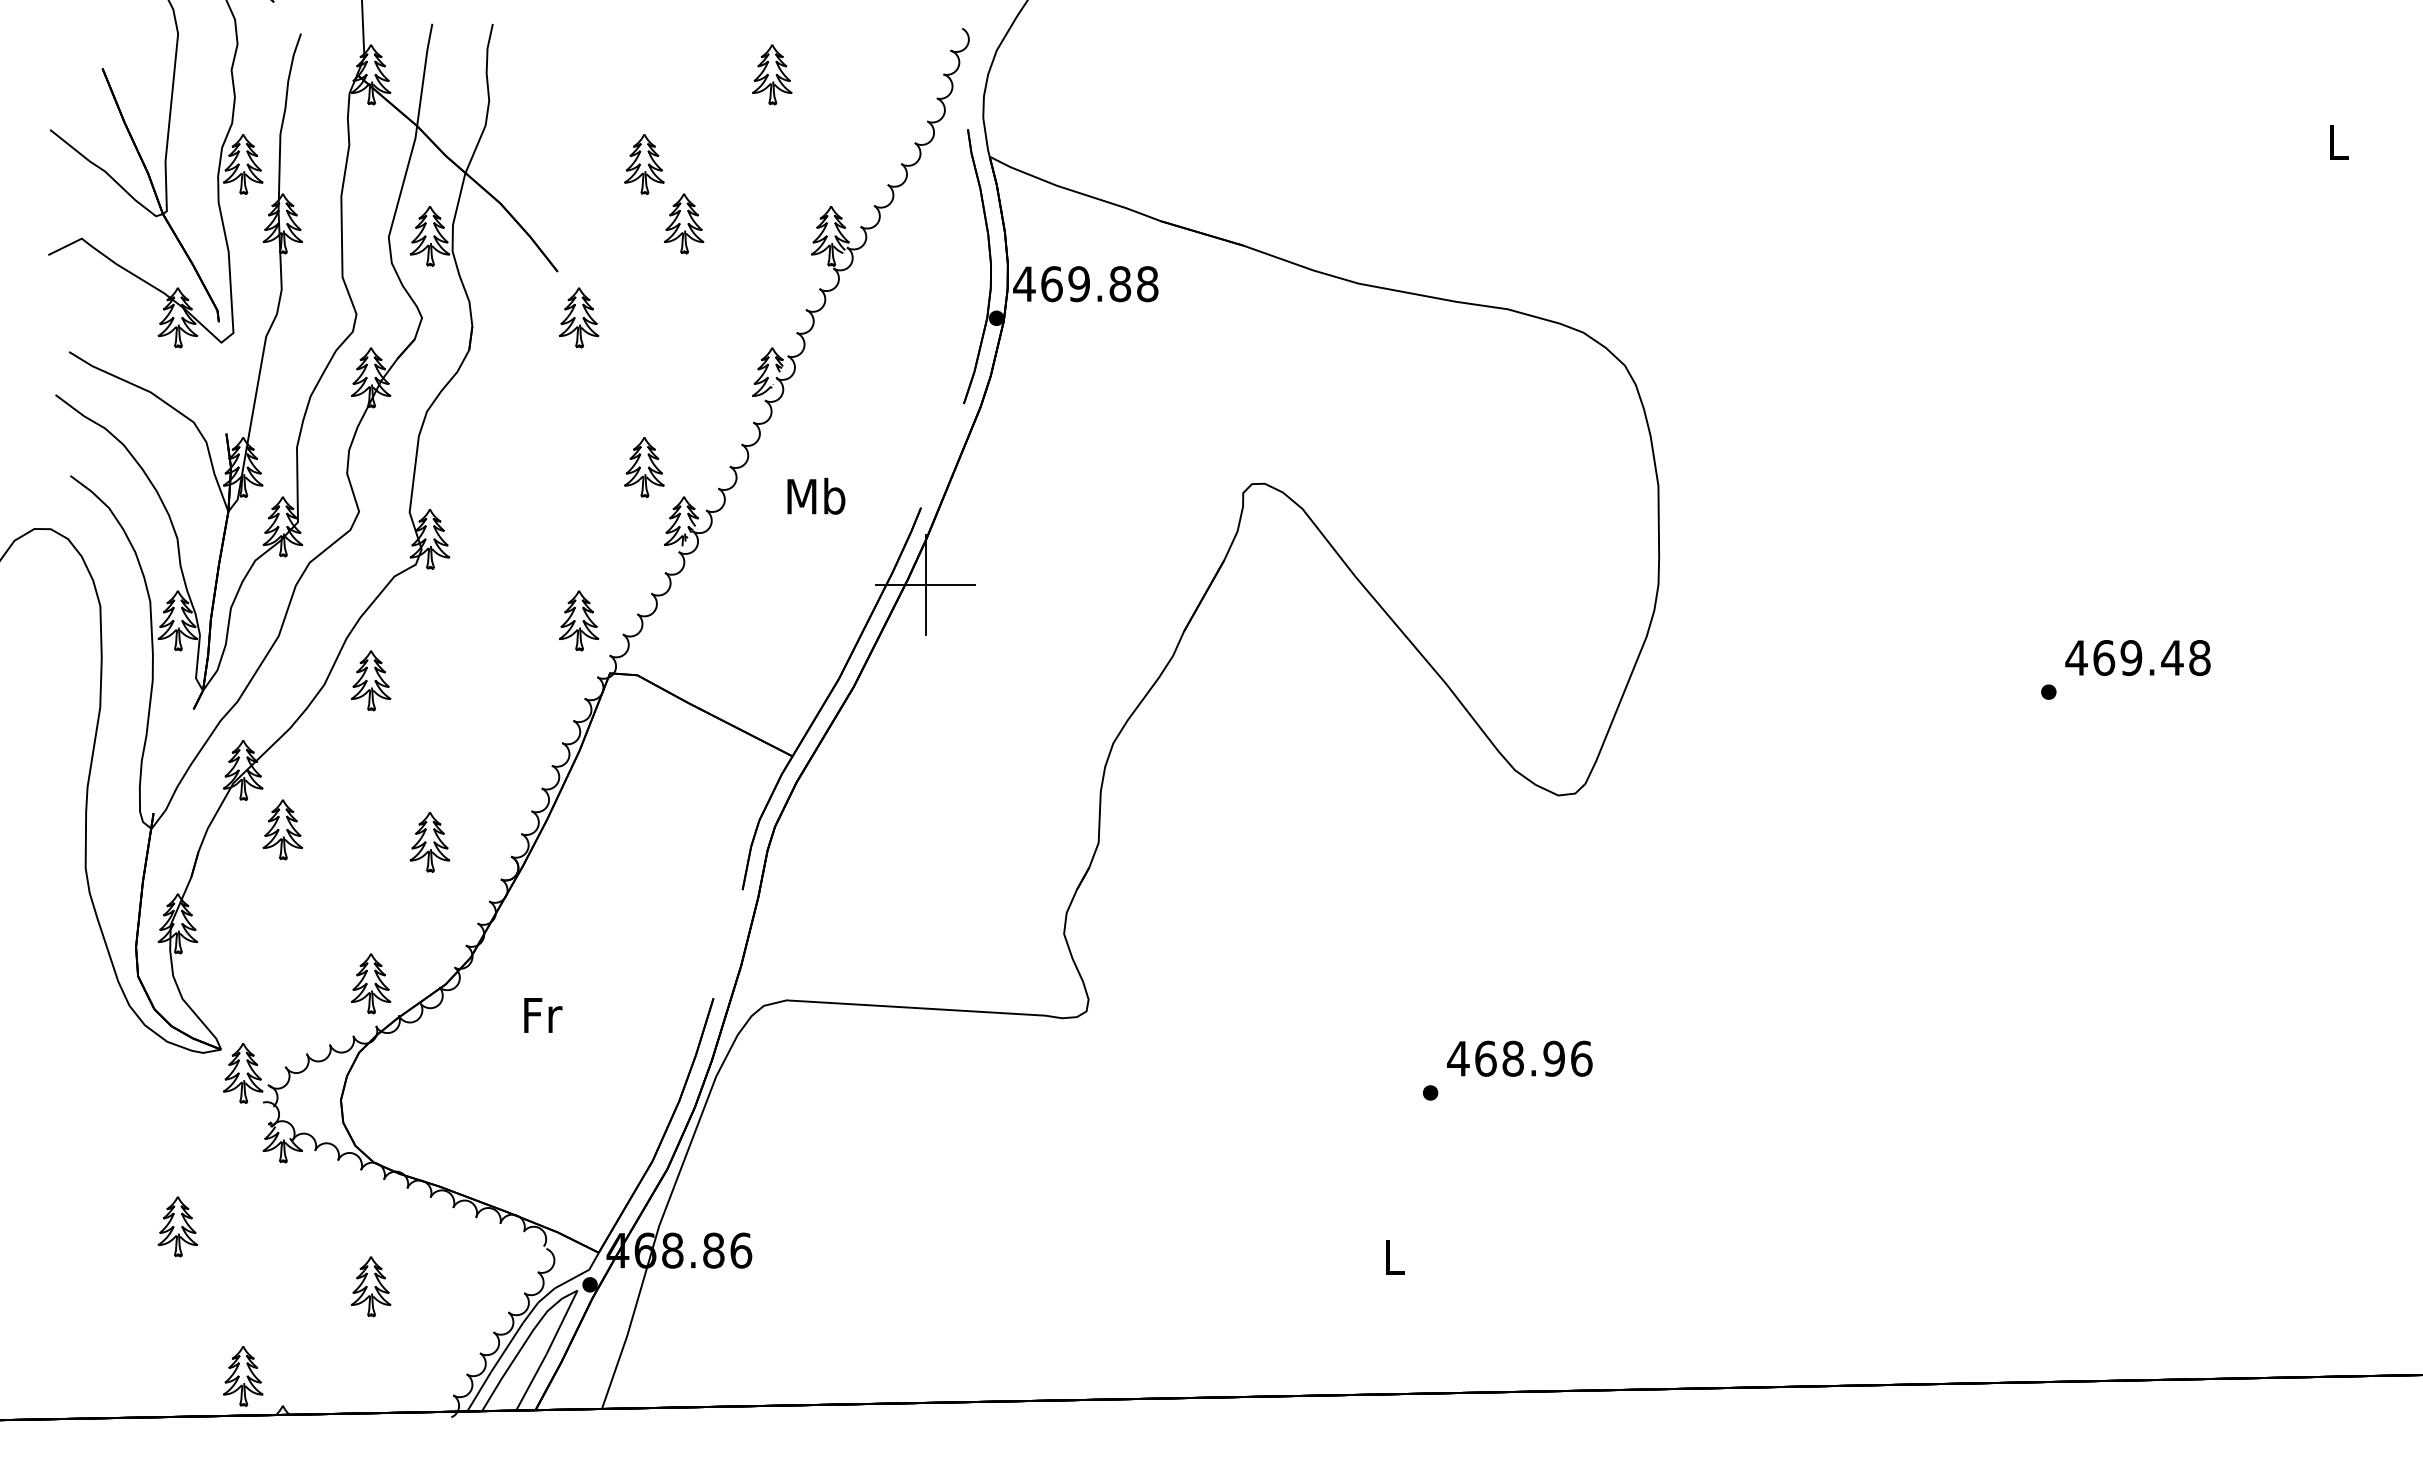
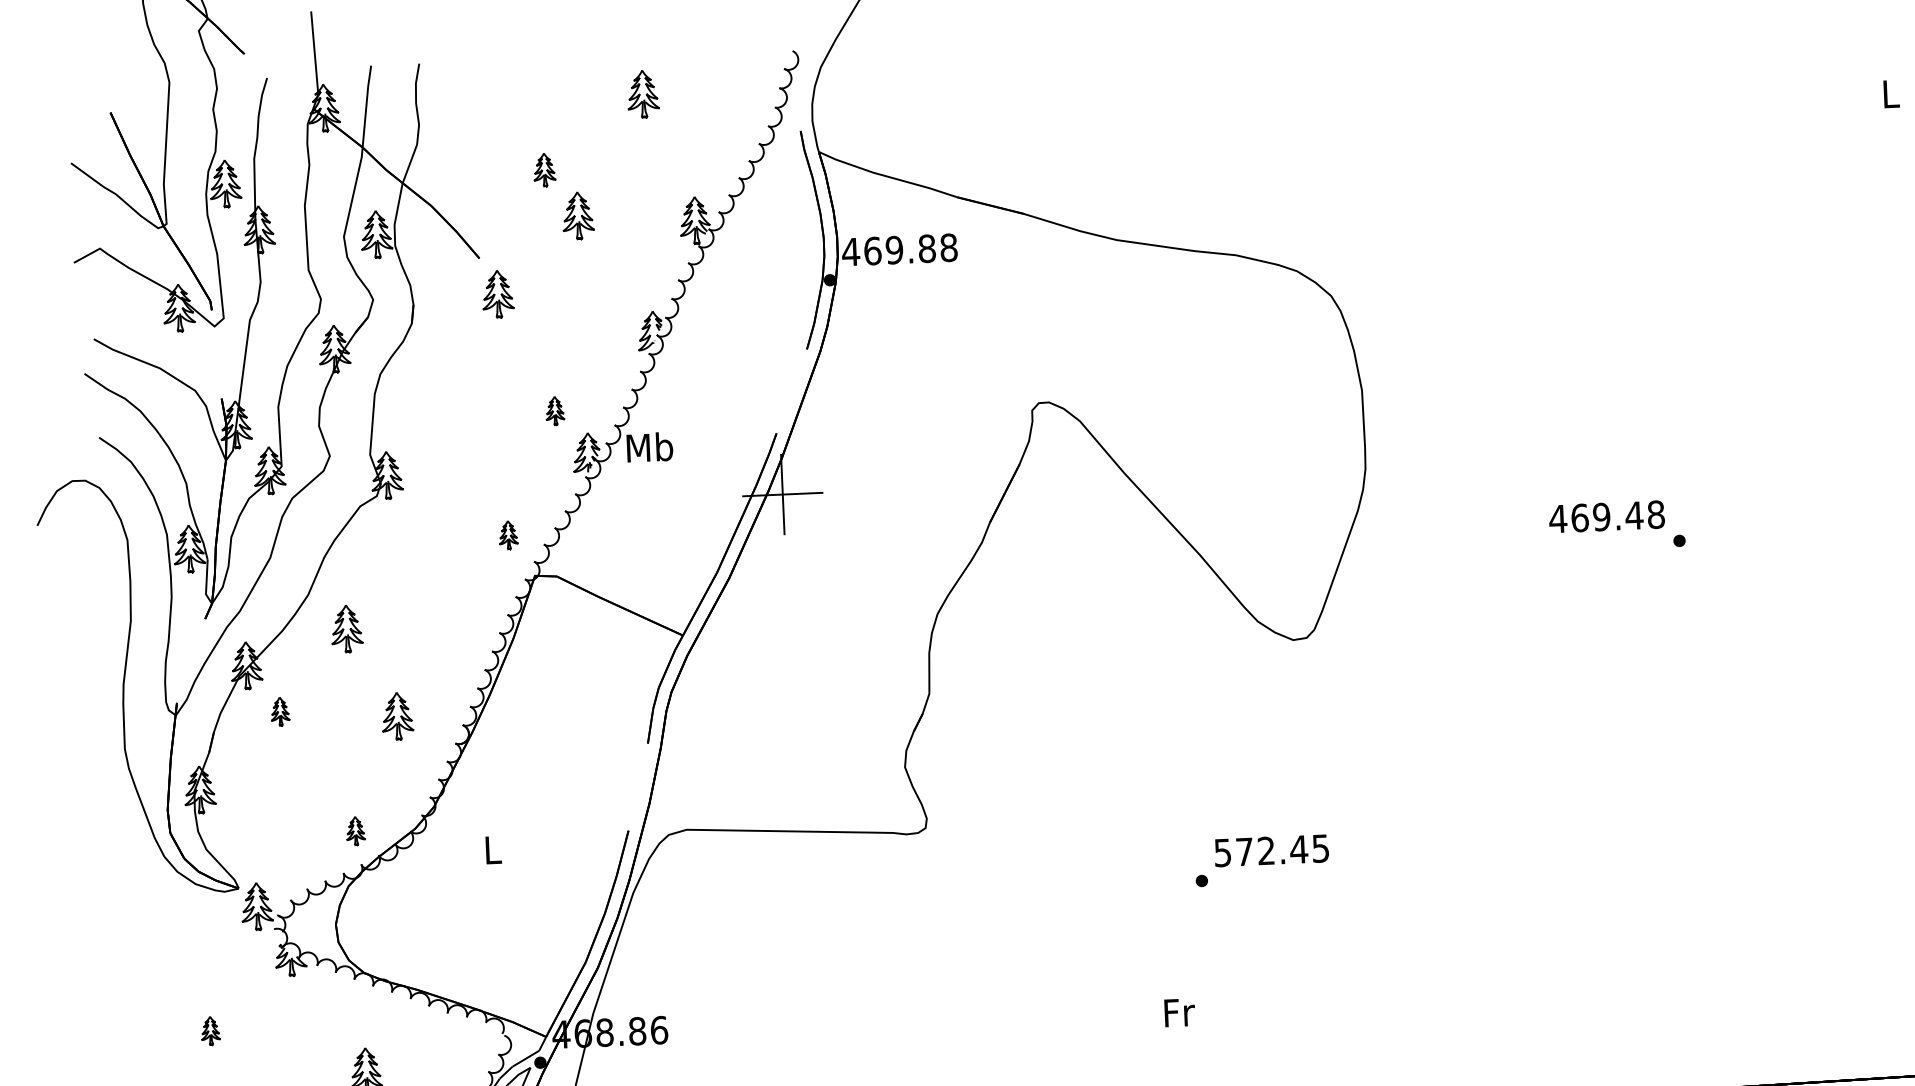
part: (644, 164) -> (544, 170), size x0.7
part: (644, 467) -> (555, 411), size x0.6
text: (816, 495) -> (650, 446), moved
part: (578, 620) -> (508, 534), size x0.6
text: (2137, 658) -> (1606, 517), moved
part: (370, 680) -> (346, 628), moved
part: (282, 829) -> (280, 711), size x0.6
part: (370, 983) -> (355, 830), size x0.6
text: (543, 1015) -> (493, 850), Fr -> L
text: (1519, 1058) -> (1271, 850), 468.96 -> 572.45
part: (177, 1226) -> (210, 1030), size x0.6
text: (1395, 1256) -> (1179, 1012), L -> Fr

